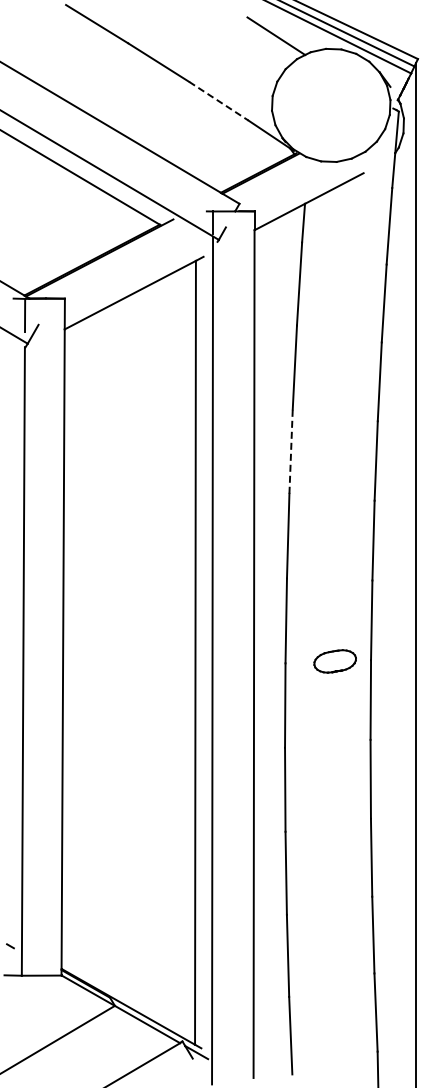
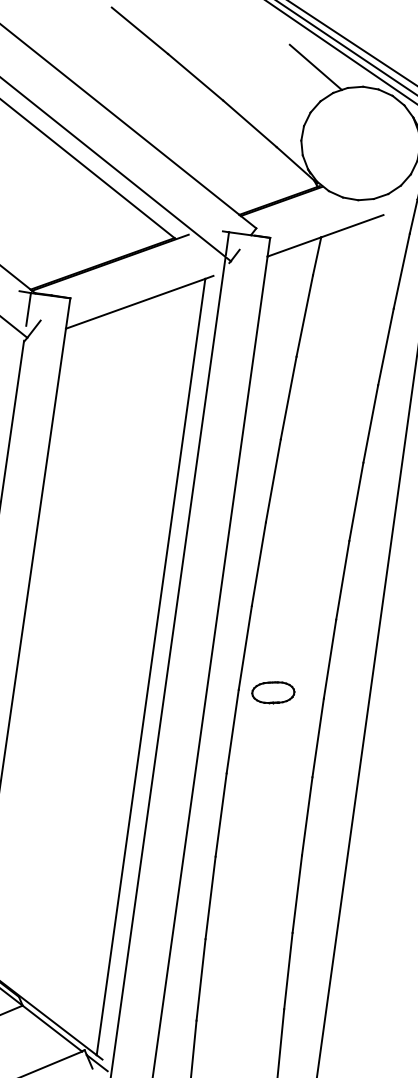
line: (219, 101) -> (250, 124), dashed -> solid
line: (291, 451) -> (273, 480), dashed -> solid
part: (334, 661) -> (272, 692), moved

